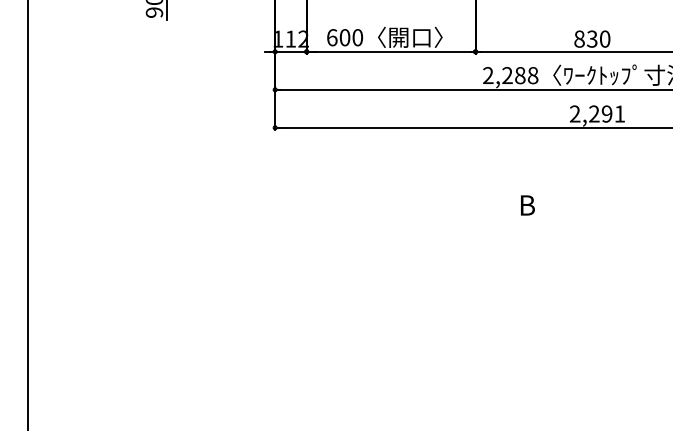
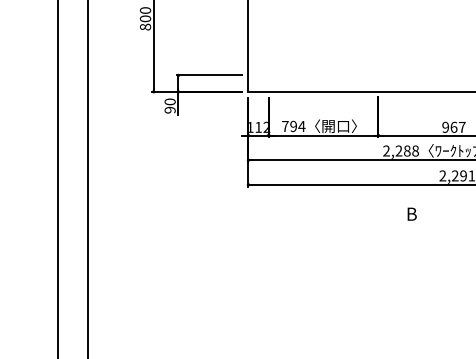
text: (344, 37) -> (293, 126), 600 -> 794
text: (591, 37) -> (453, 126), 830 -> 967
text: (526, 204) -> (411, 213), moved

